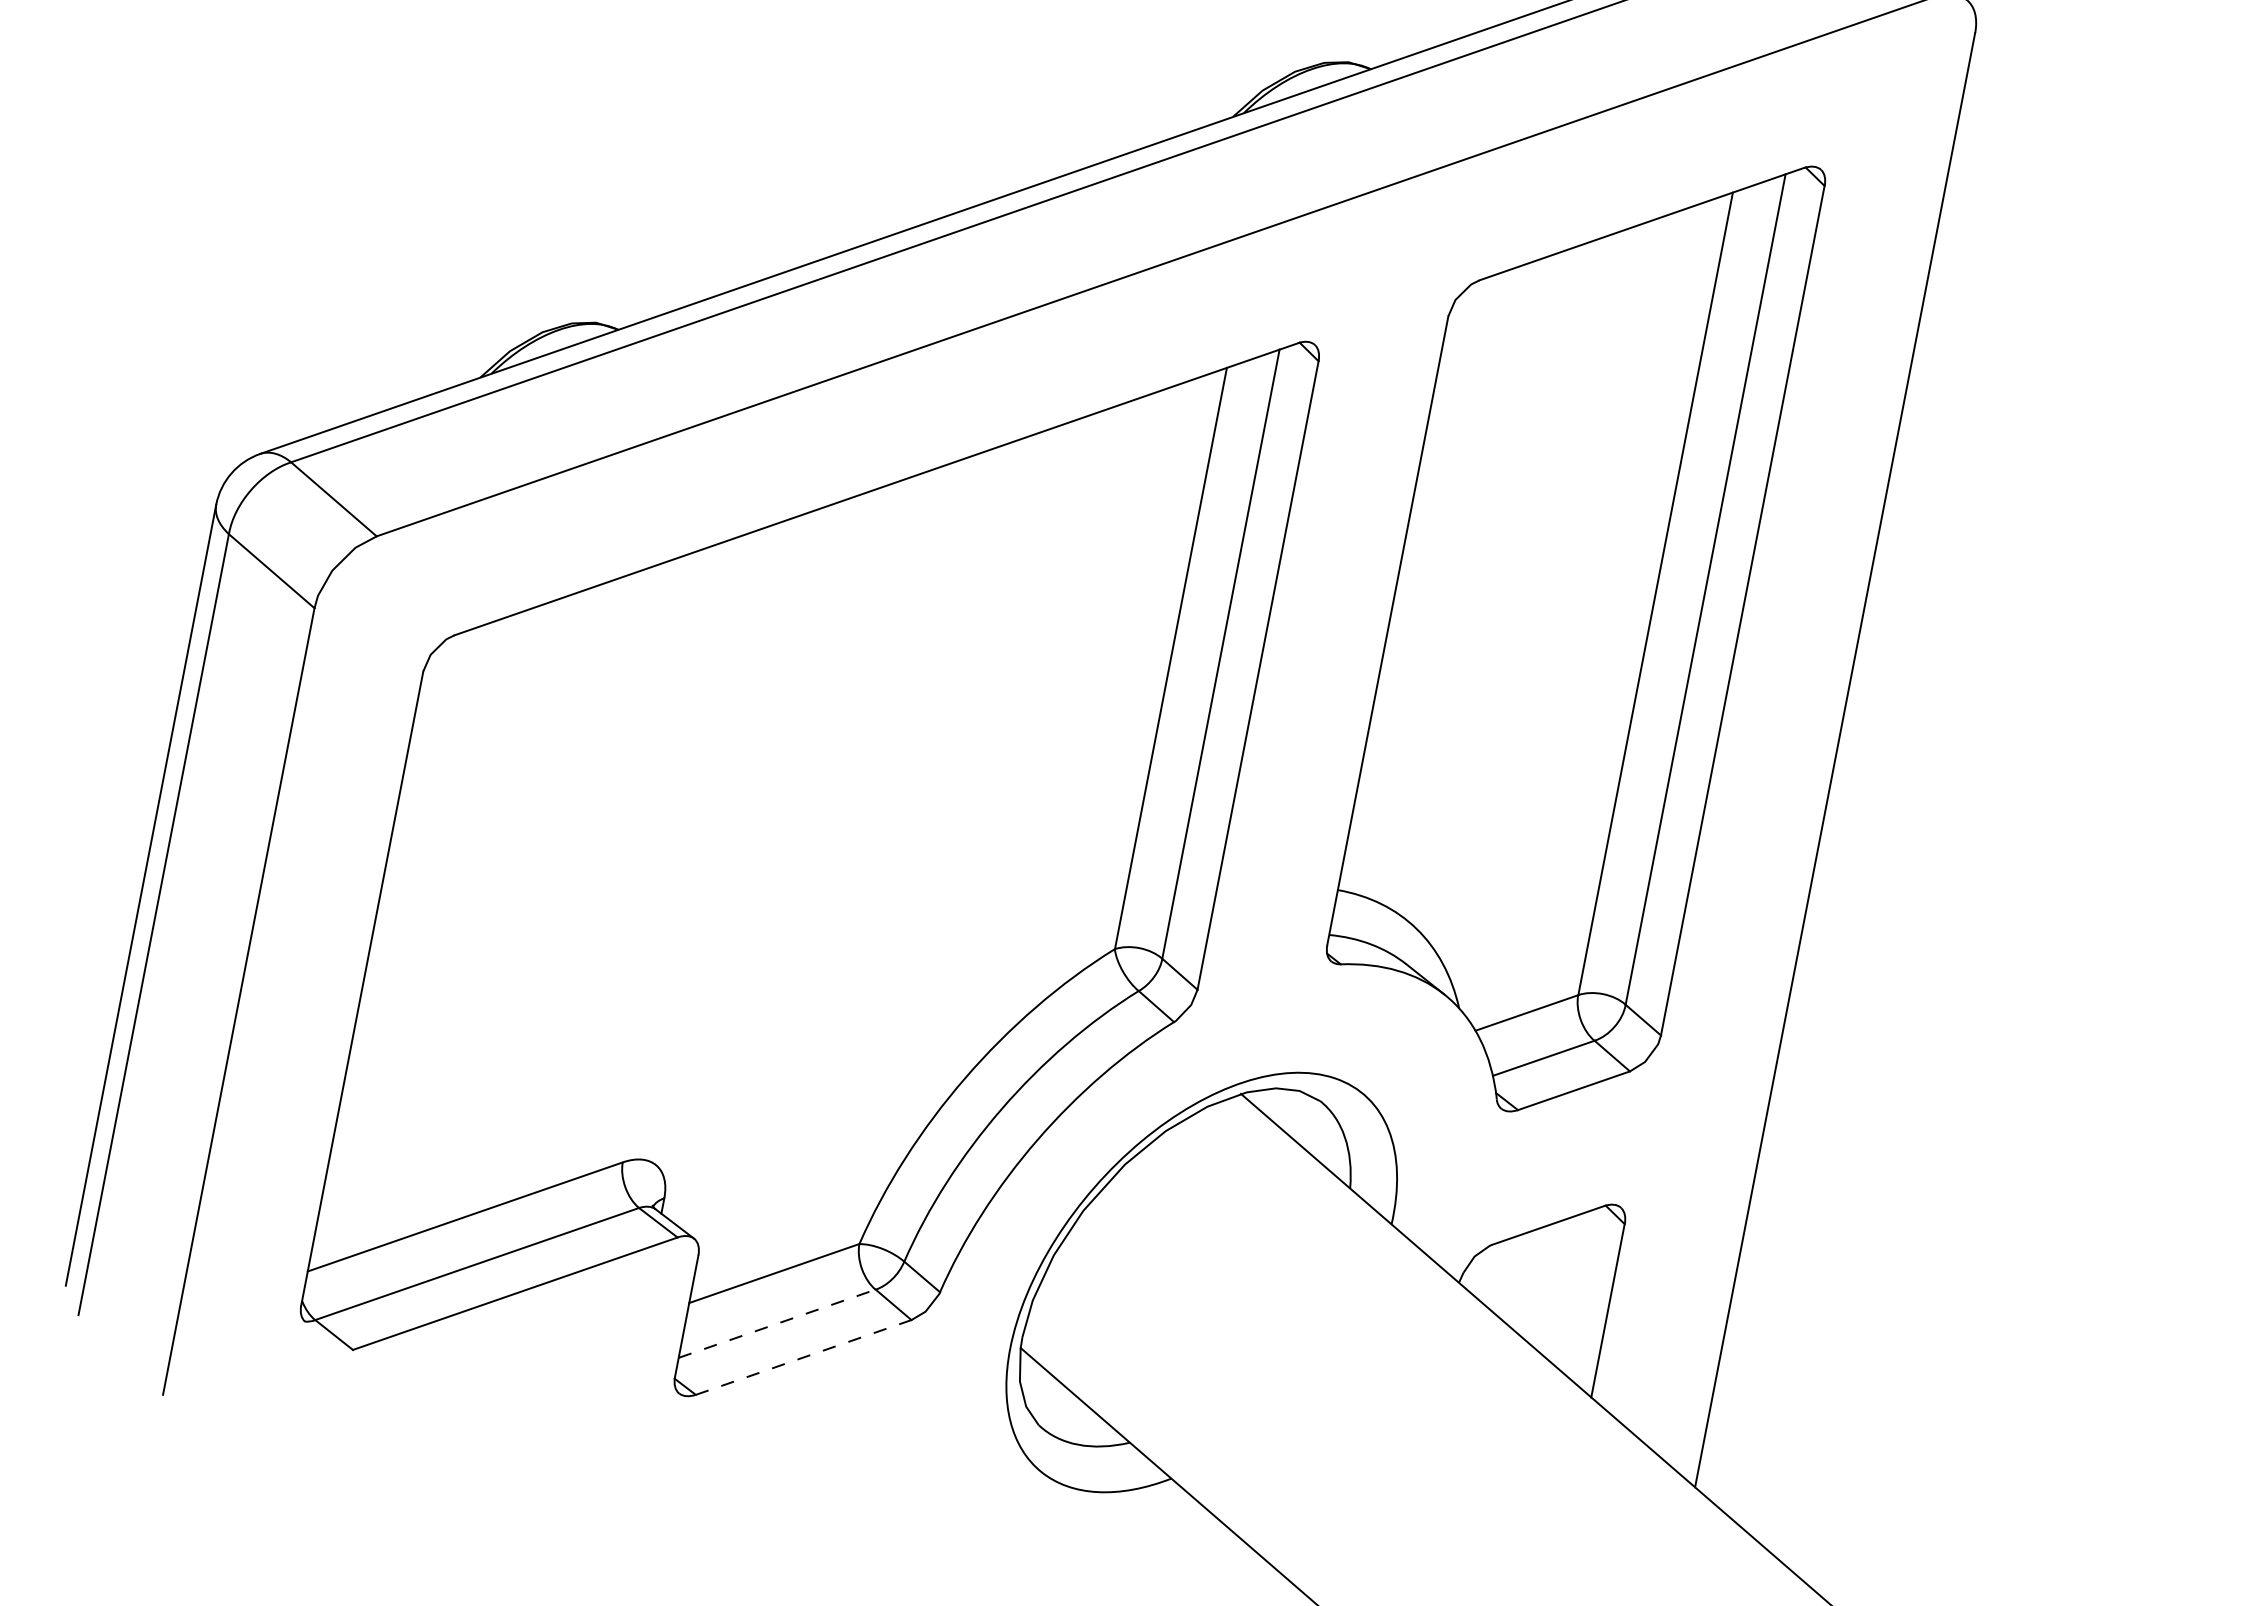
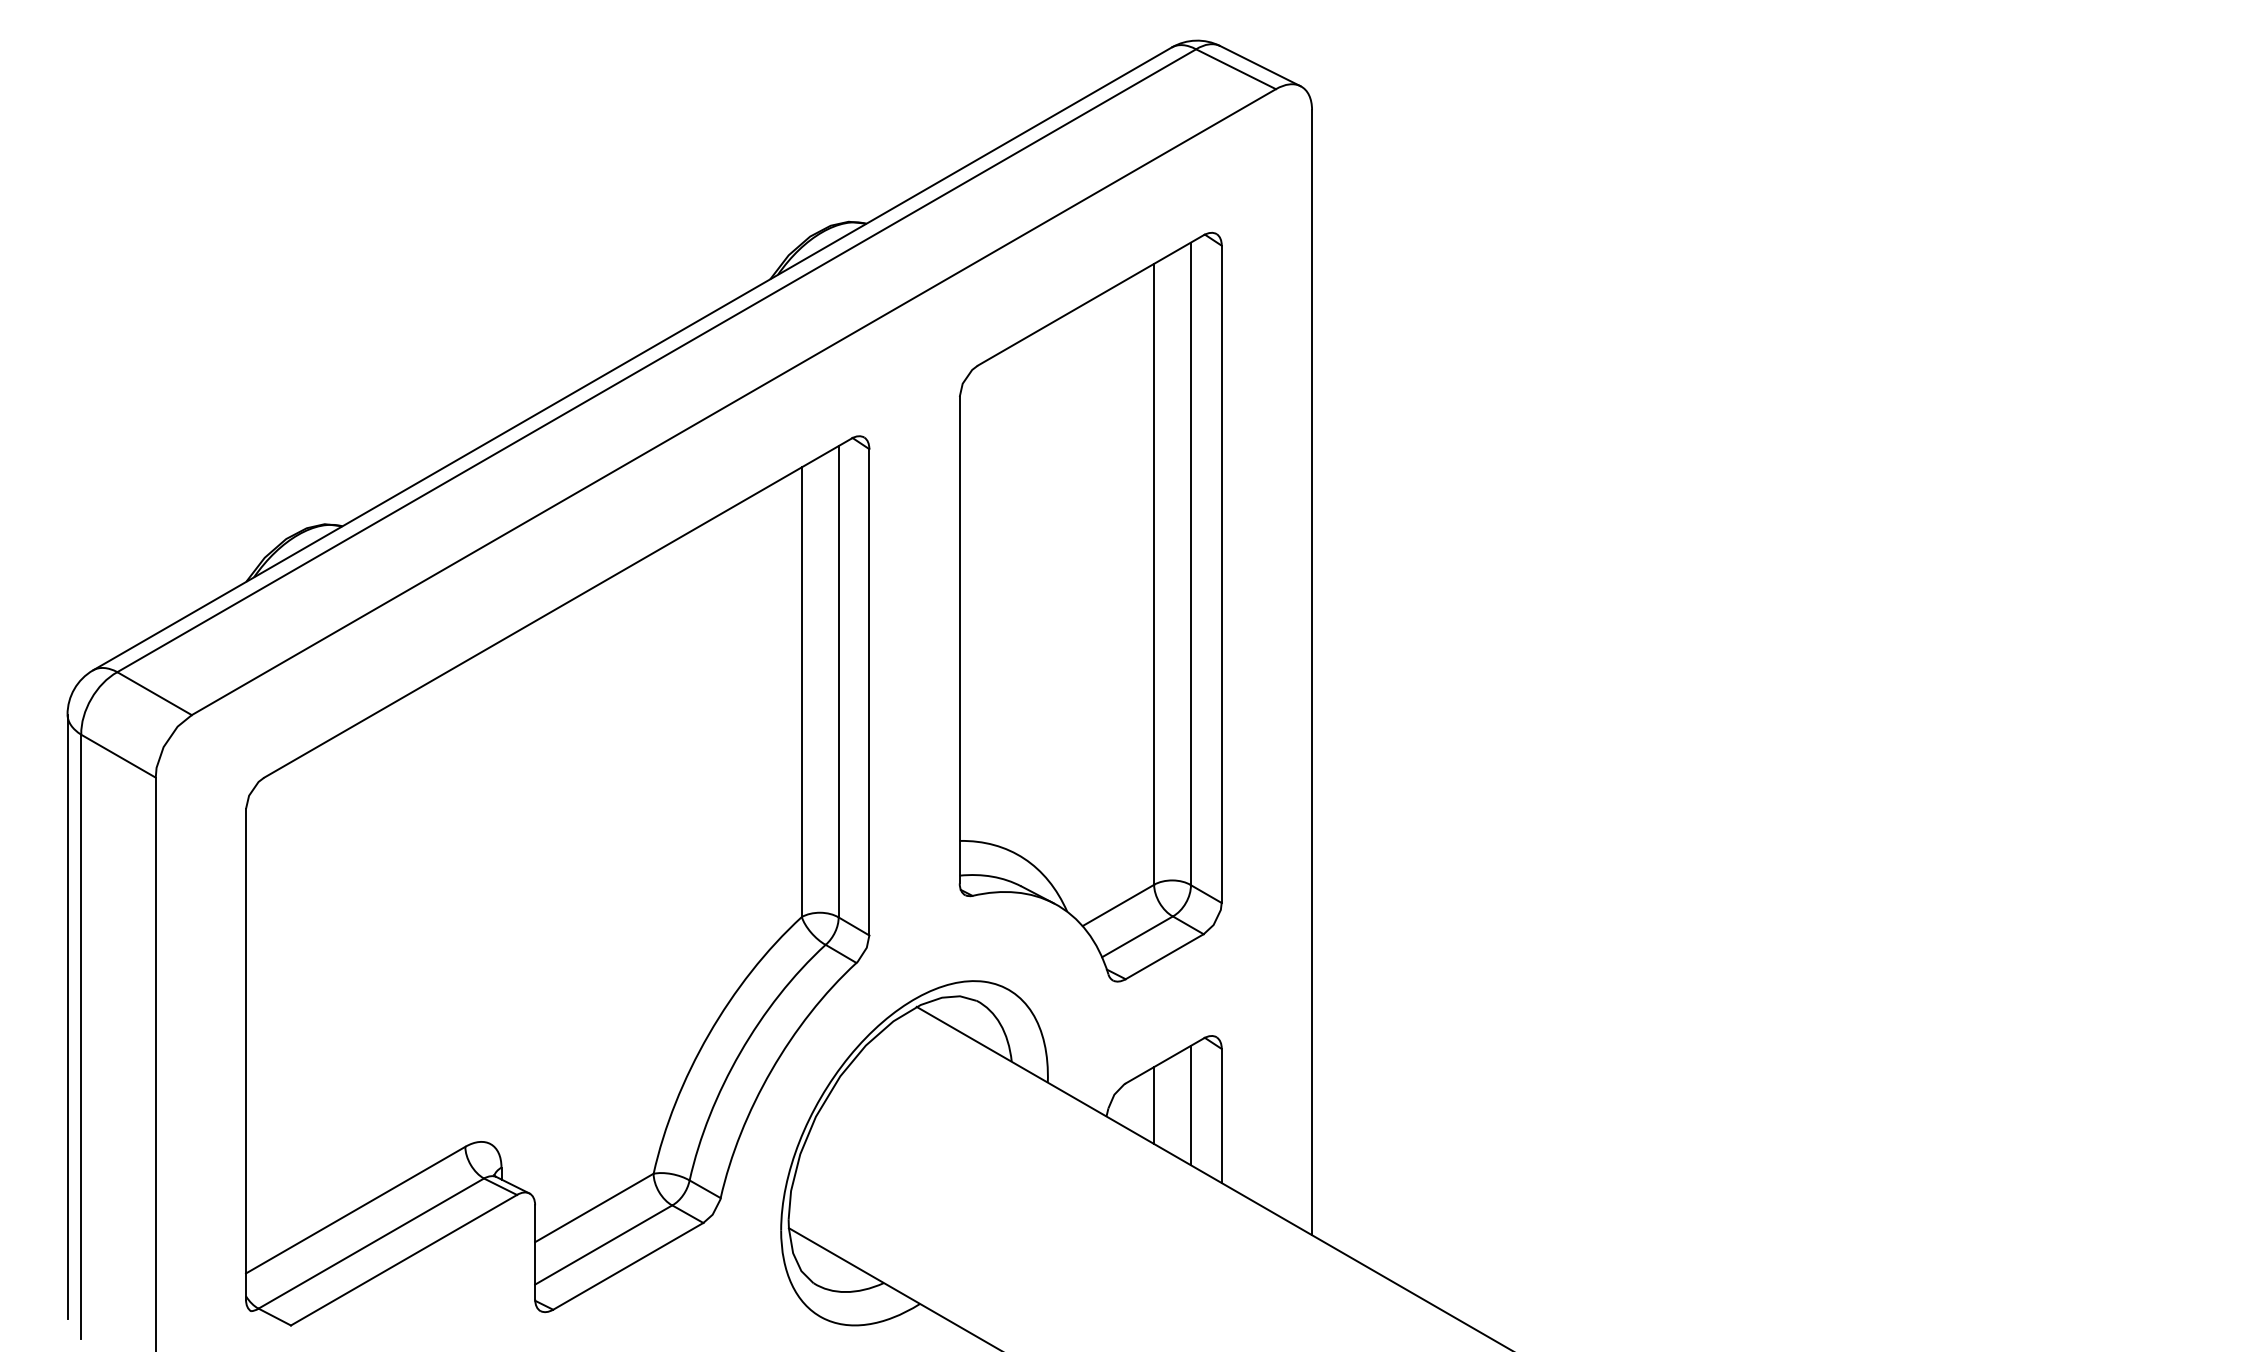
line: (1523, 1280) -> (1154, 1105), added
line: (1570, 1289) -> (1190, 1105), added
line: (778, 1323) -> (604, 1244), dashed -> solid
line: (803, 1357) -> (628, 1266), dashed -> solid

